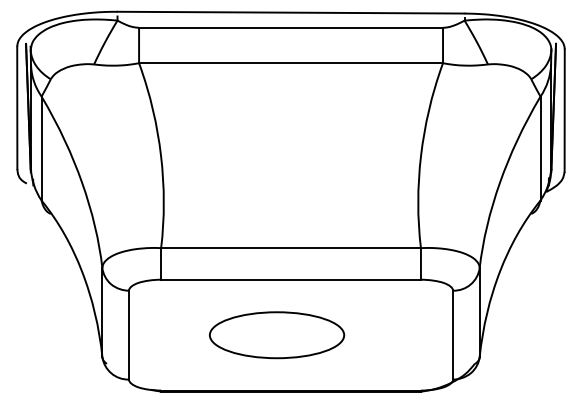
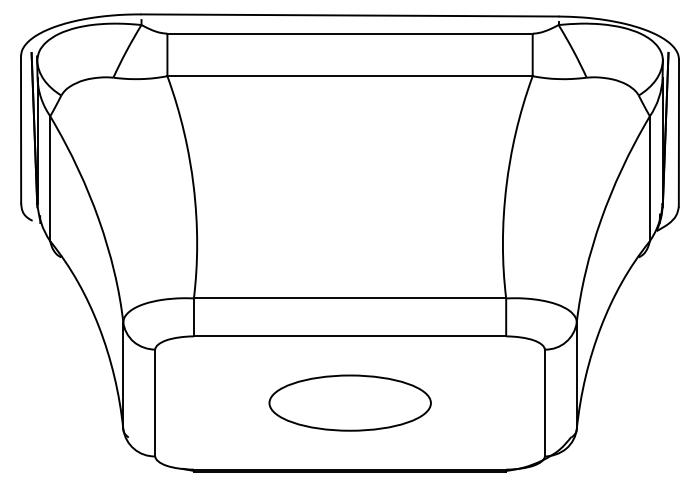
part: (276, 334) -> (349, 402), moved

